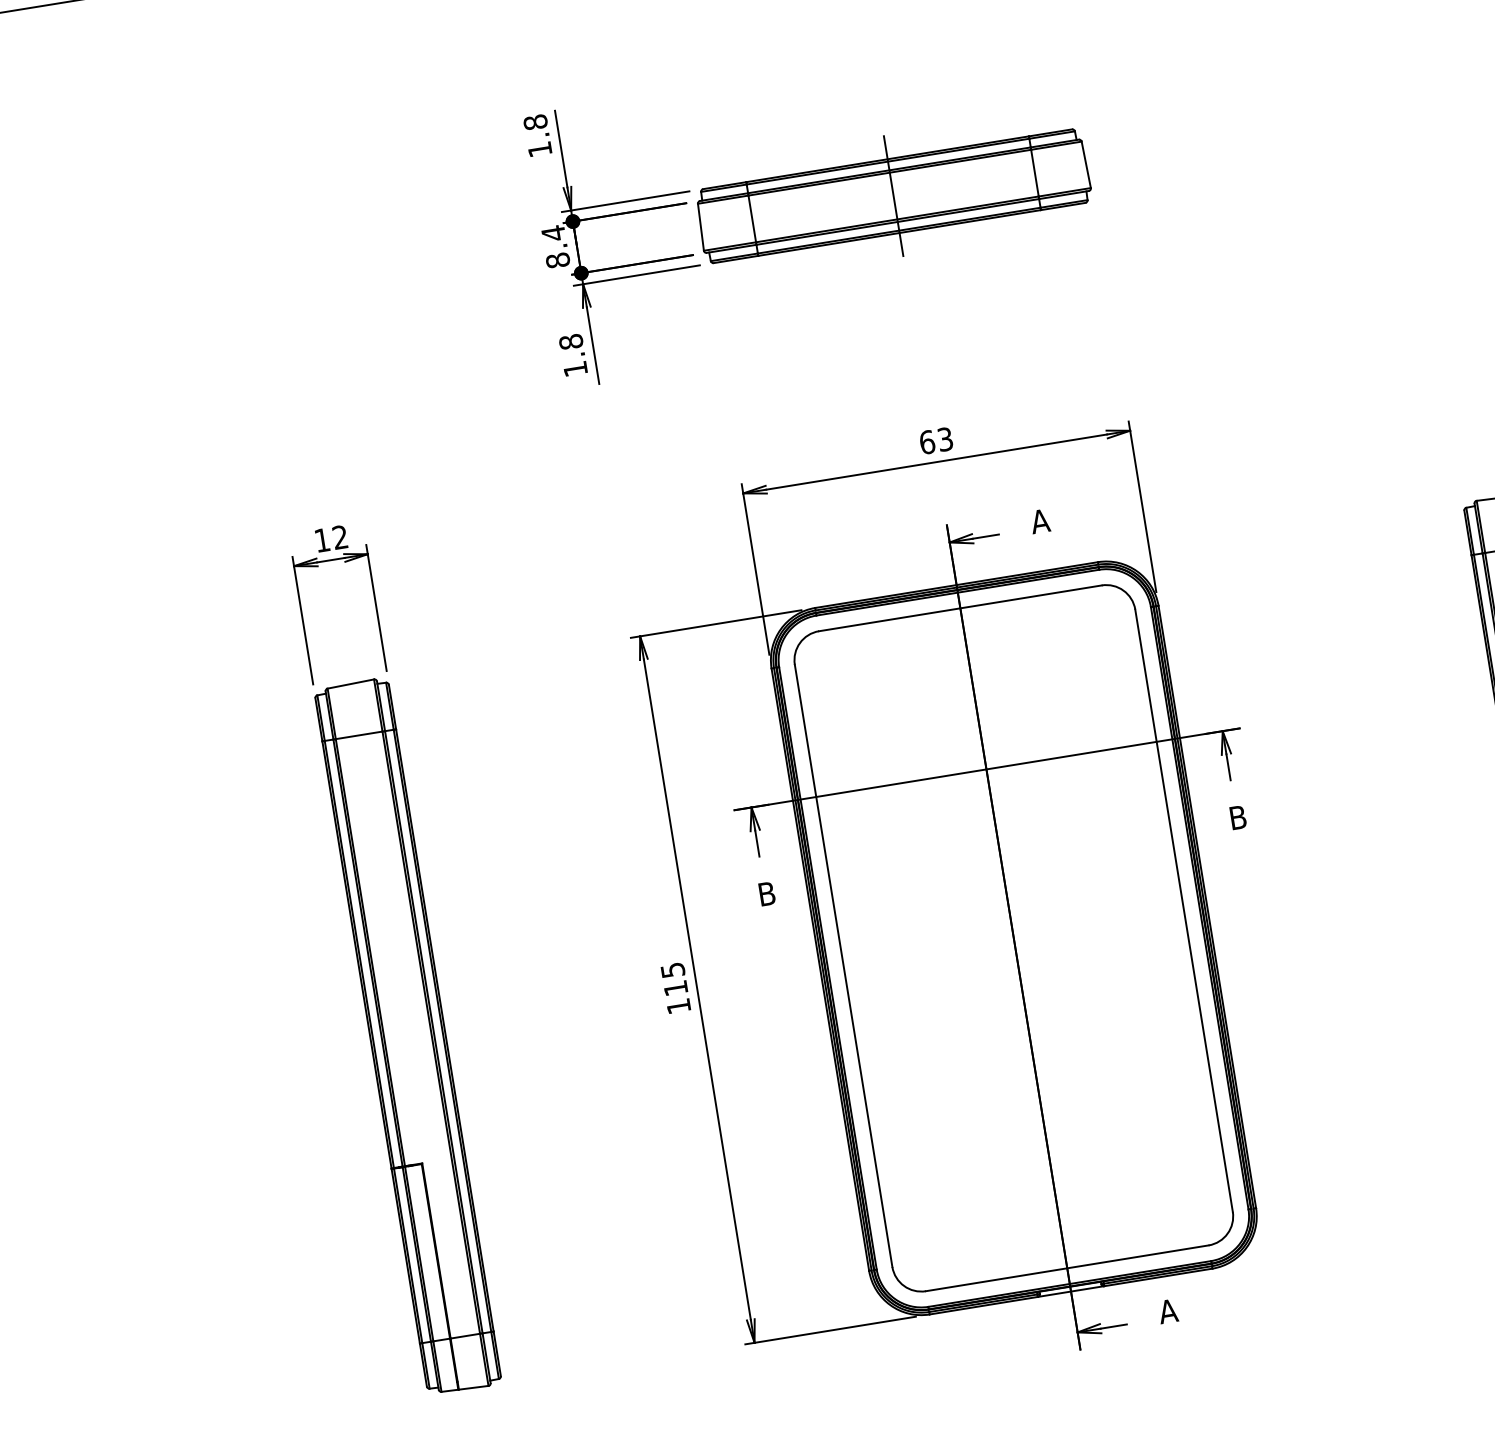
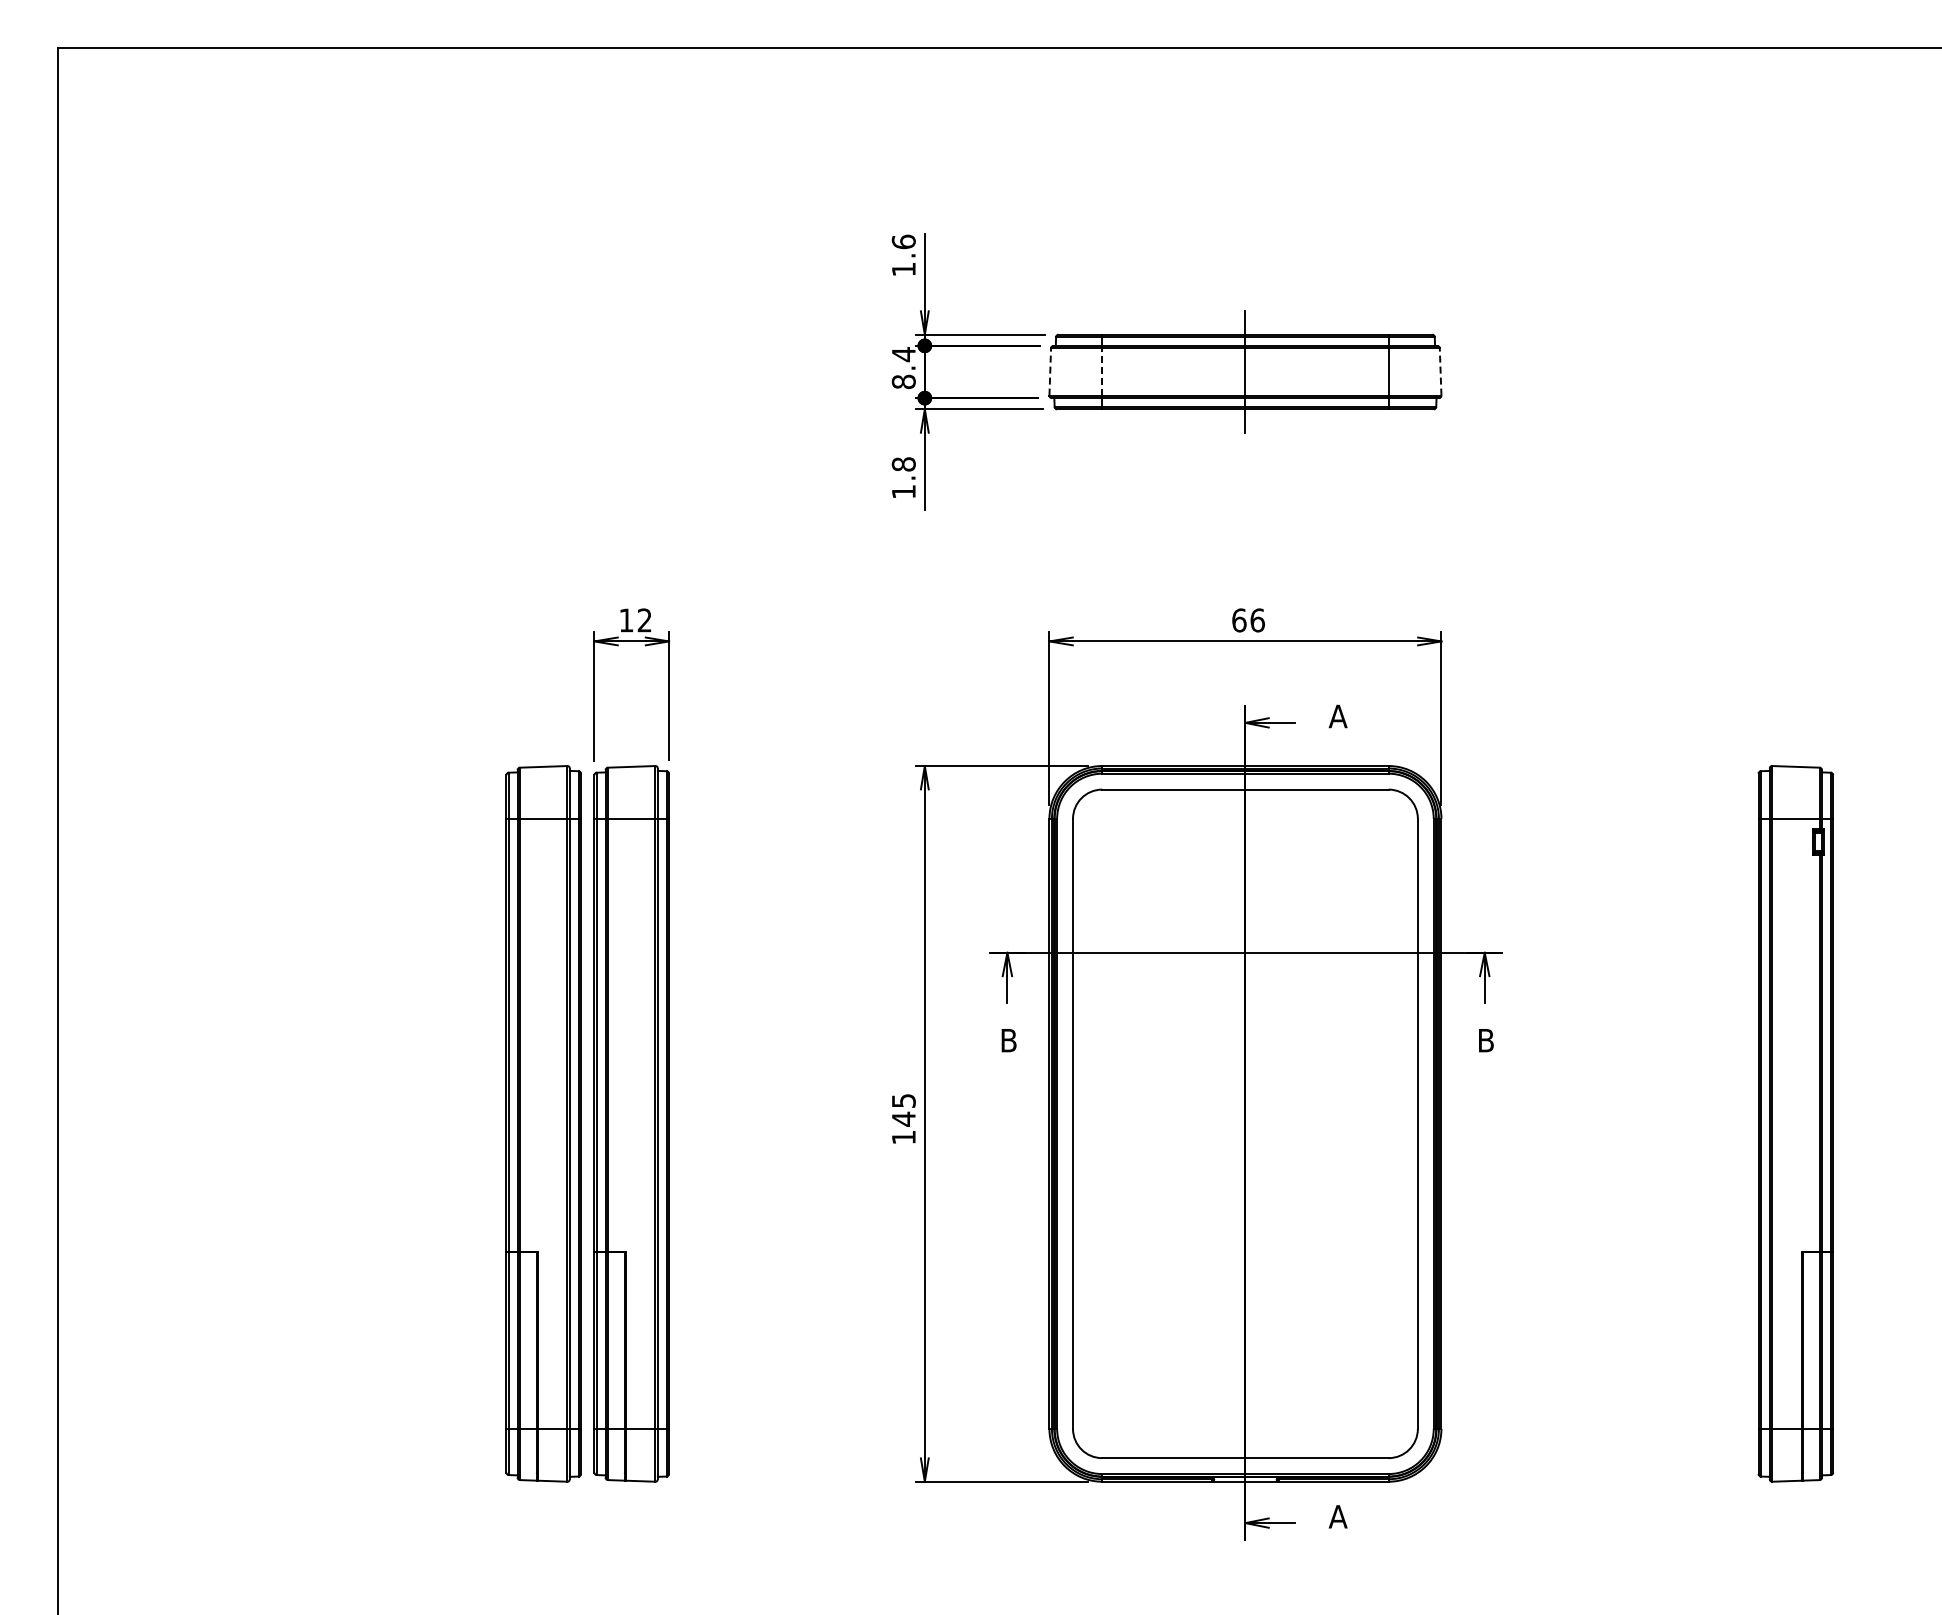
text: (535, 121) -> (903, 241), 1.8 -> 1.6
line: (1086, 164) -> (1440, 371), solid -> dashed
line: (752, 218) -> (1102, 371), solid -> dashed
line: (701, 226) -> (1050, 371), solid -> dashed
text: (945, 439) -> (1257, 620), 63 -> 66
text: (675, 987) -> (903, 1118), 115 -> 145
part: (320, 1050) -> (543, 1123), added

